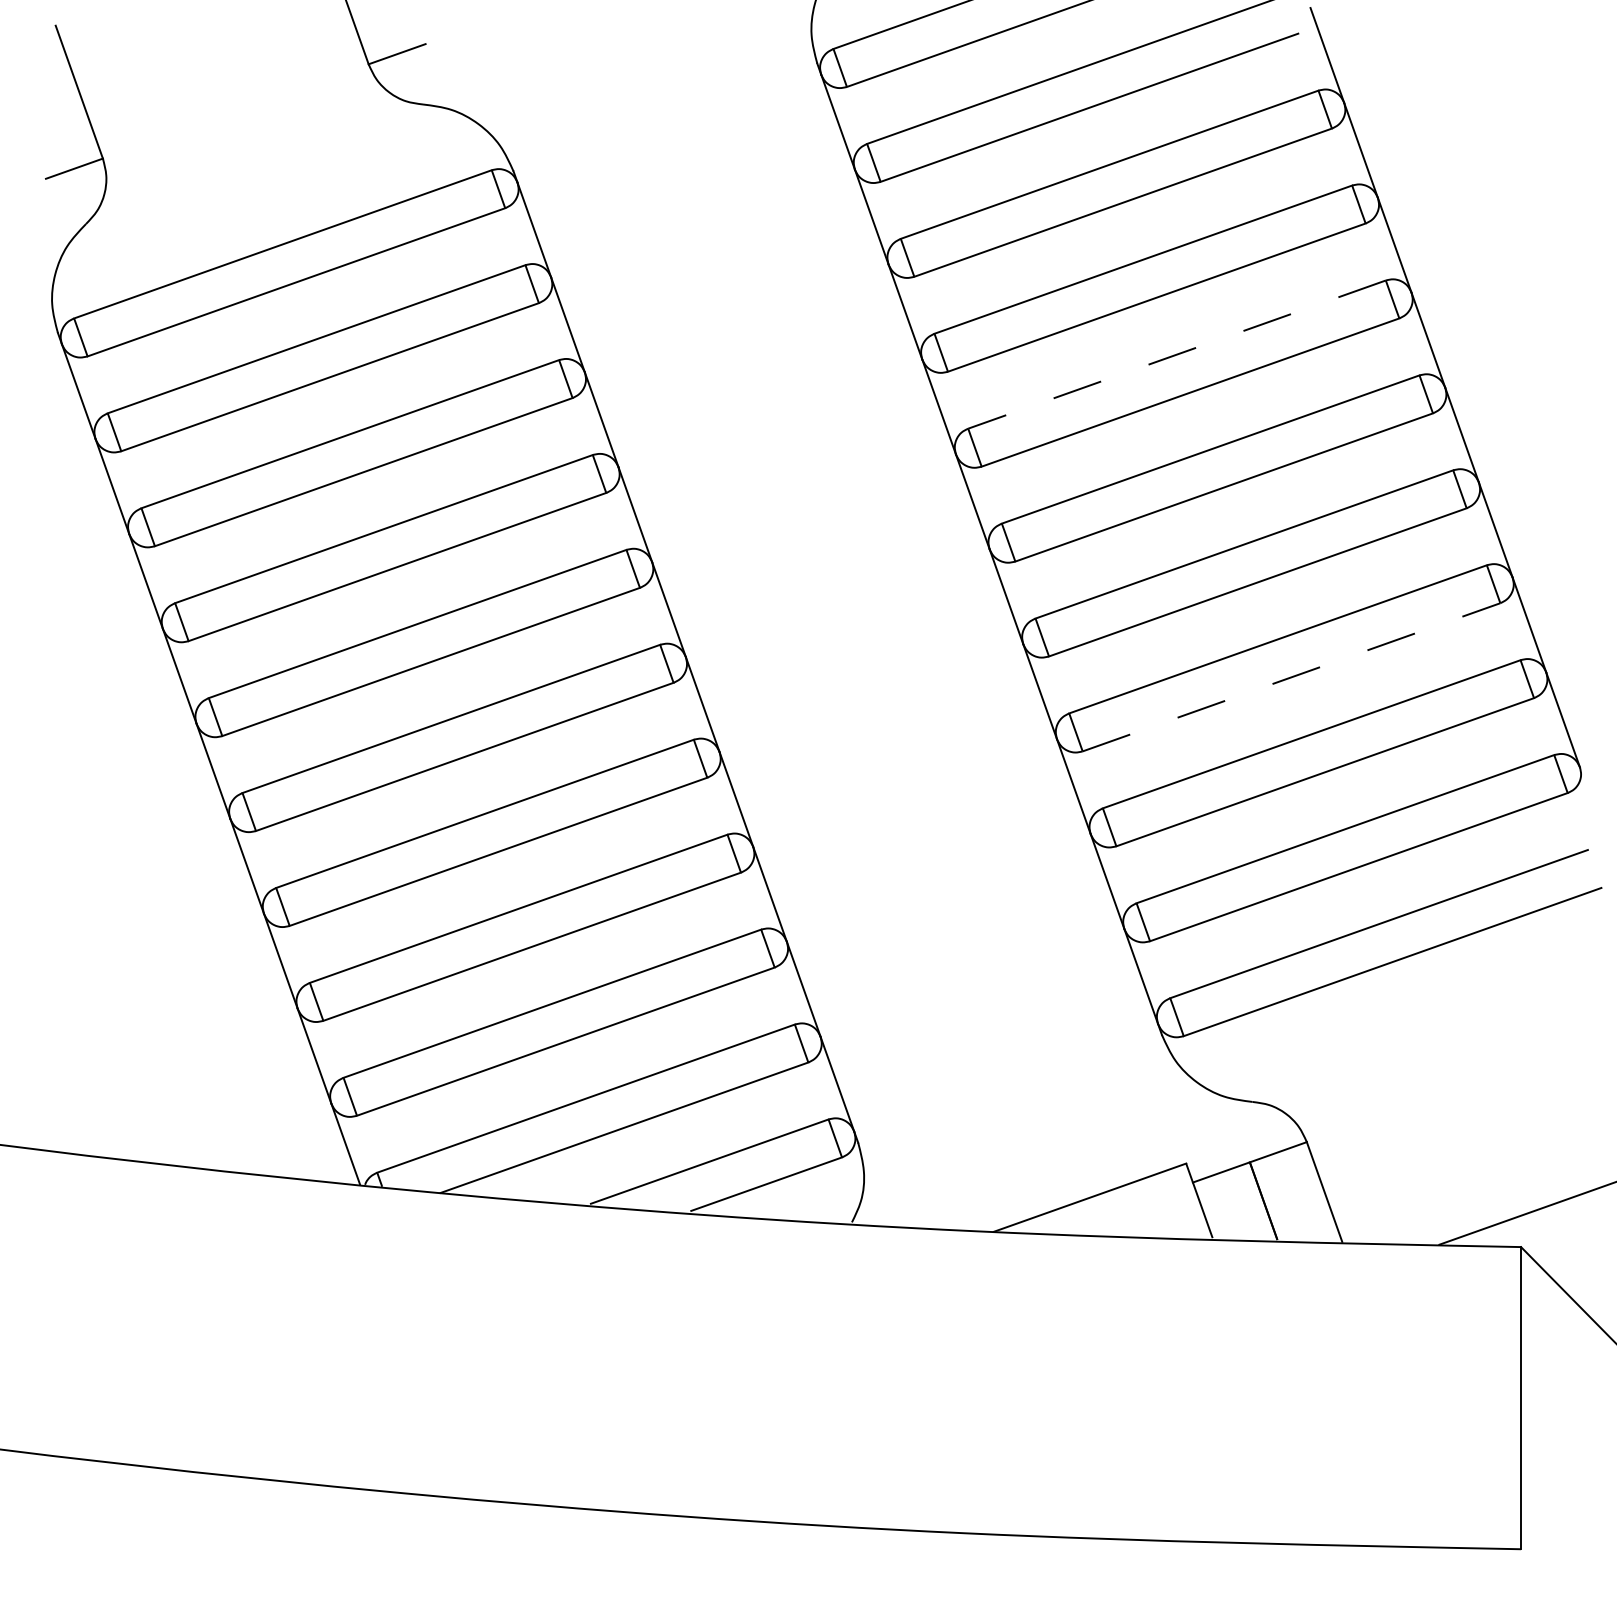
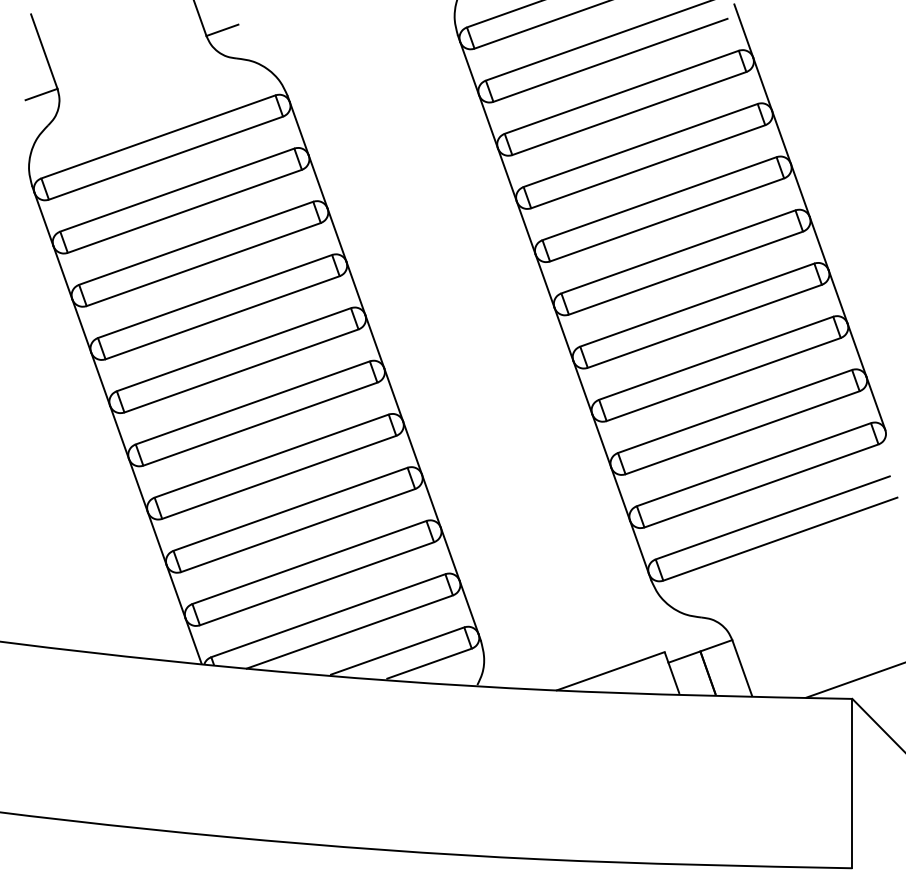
line: (1176, 354) -> (659, 198), dashed -> solid
line: (1292, 677) -> (724, 379), dashed -> solid

